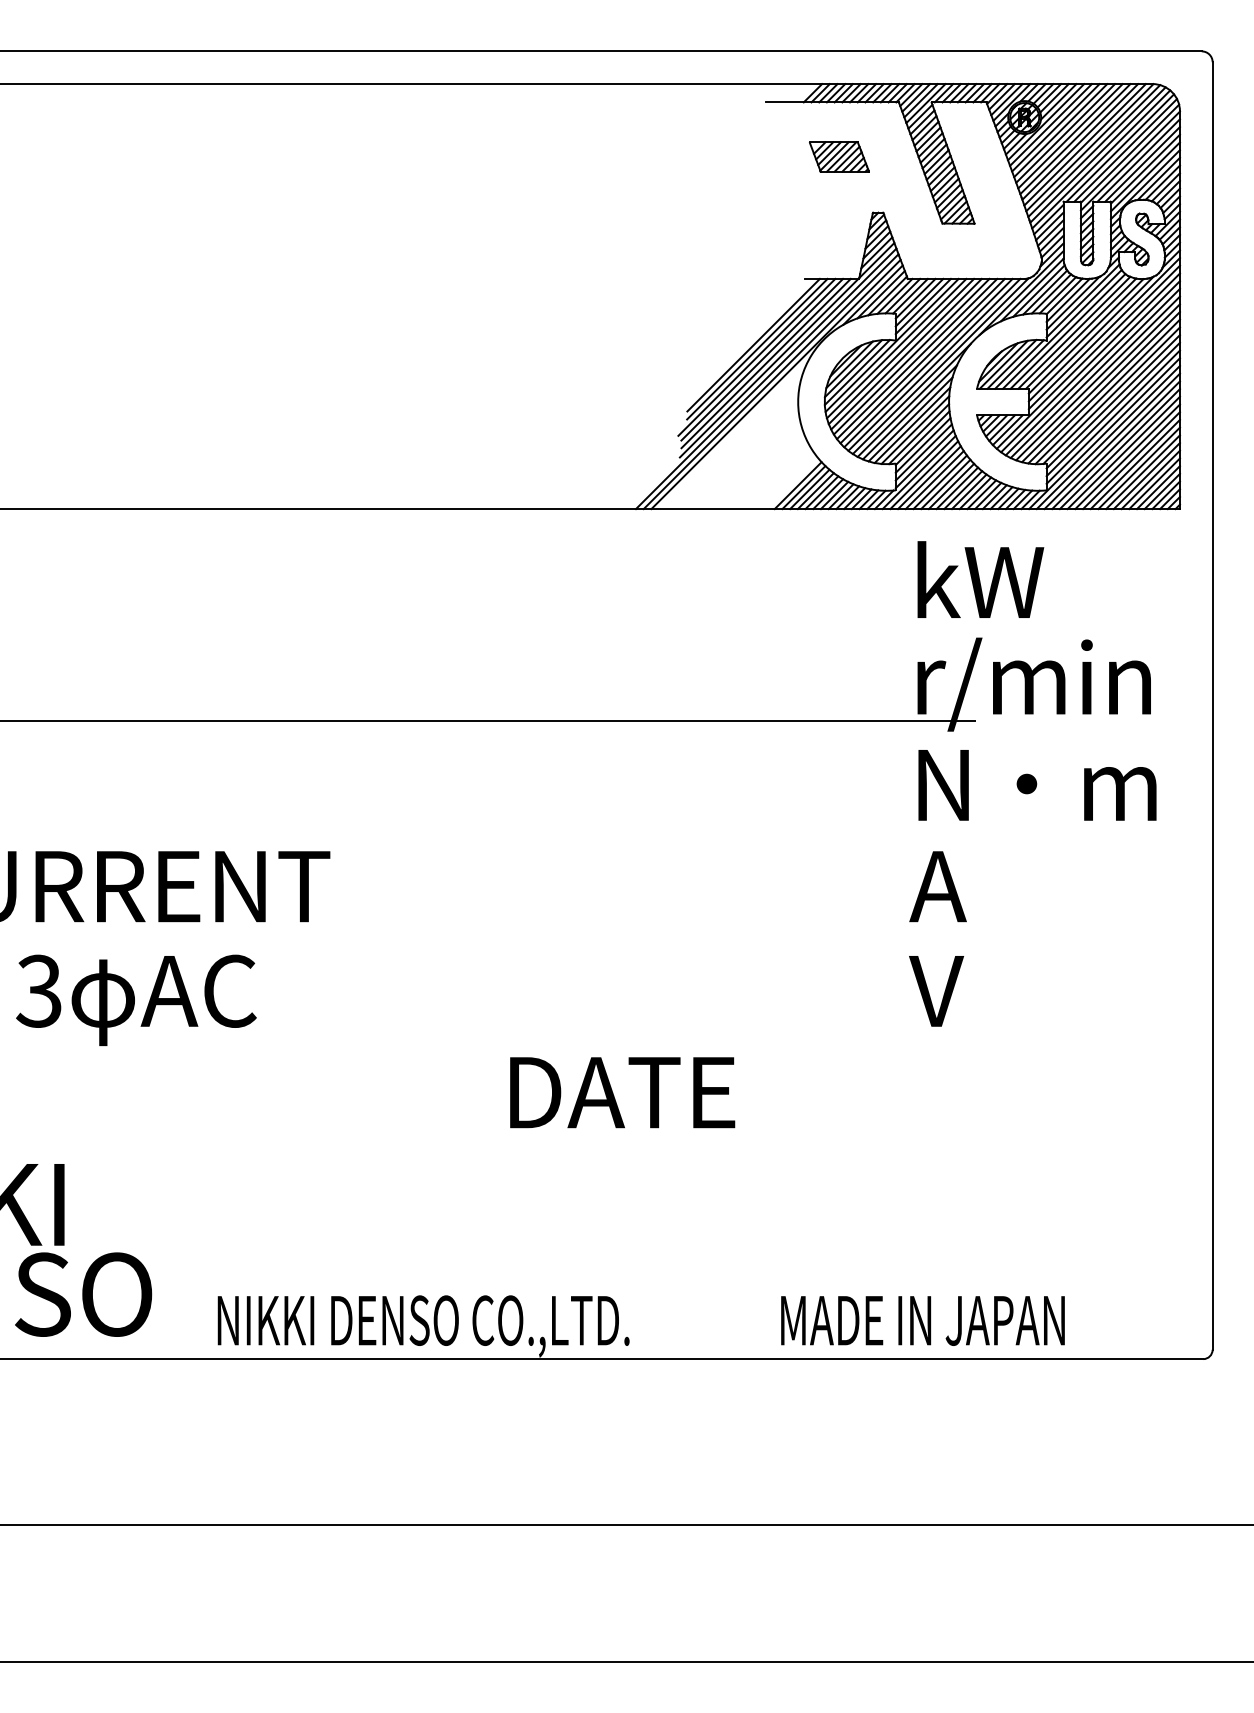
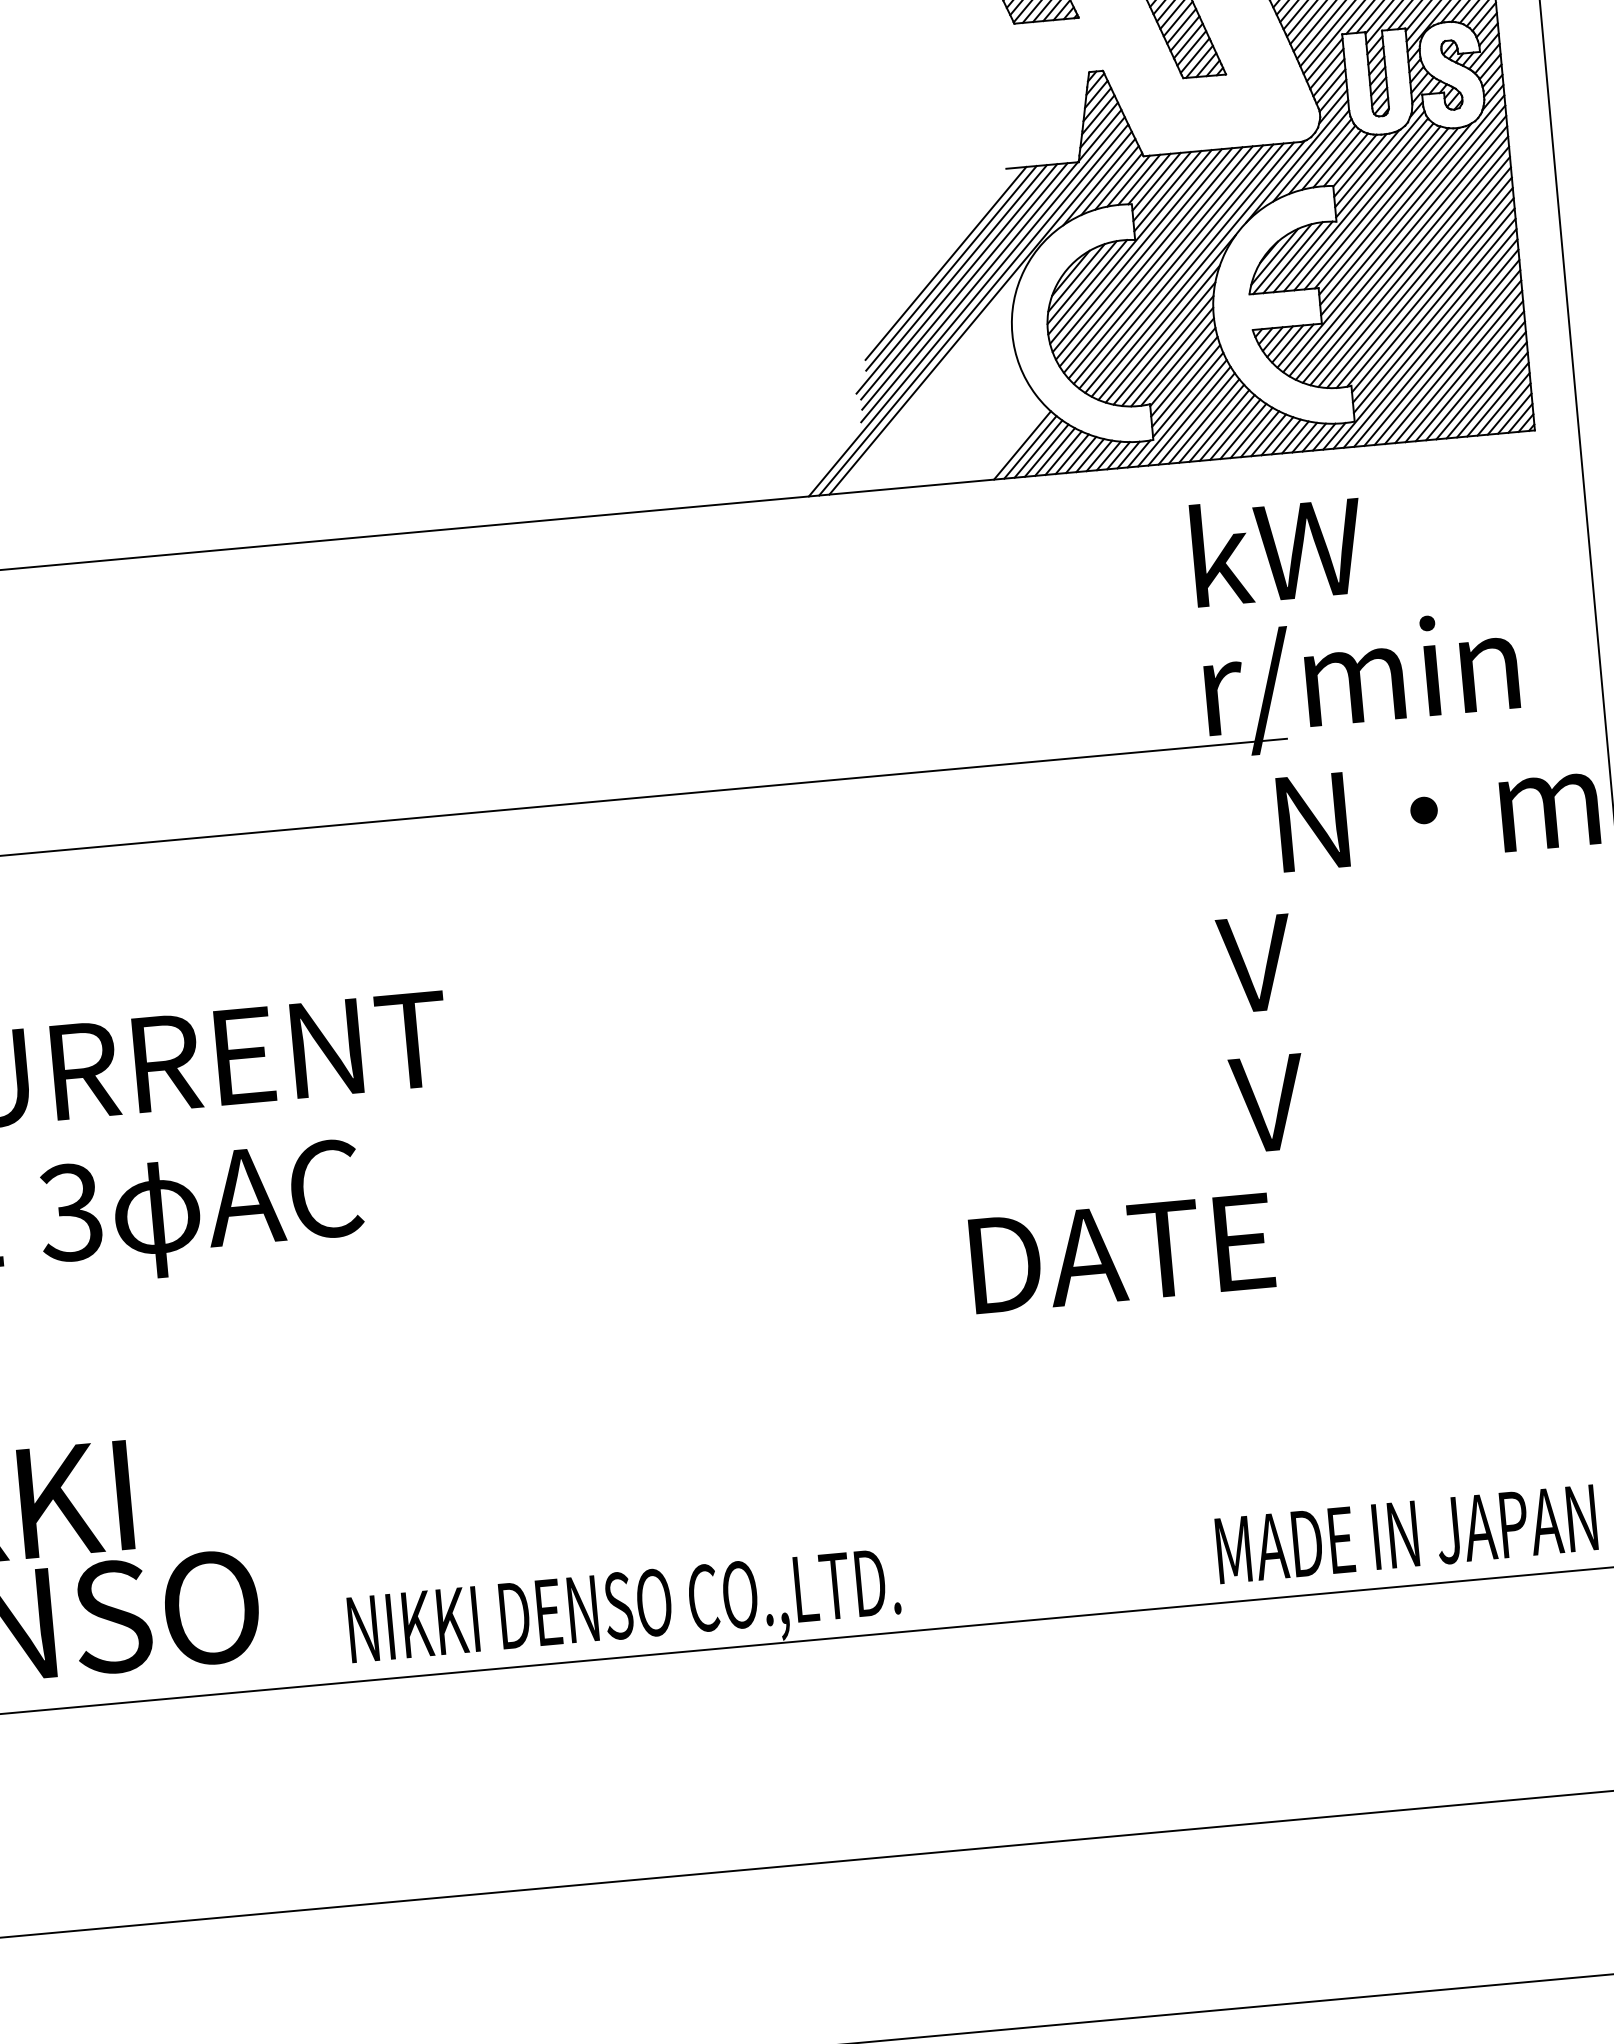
text: (1037, 785) -> (1438, 811), moved
text: (937, 886) -> (1257, 963), A -> V
text: (622, 1092) -> (1121, 1253), moved
text: (922, 1320) -> (1405, 1534), moved

